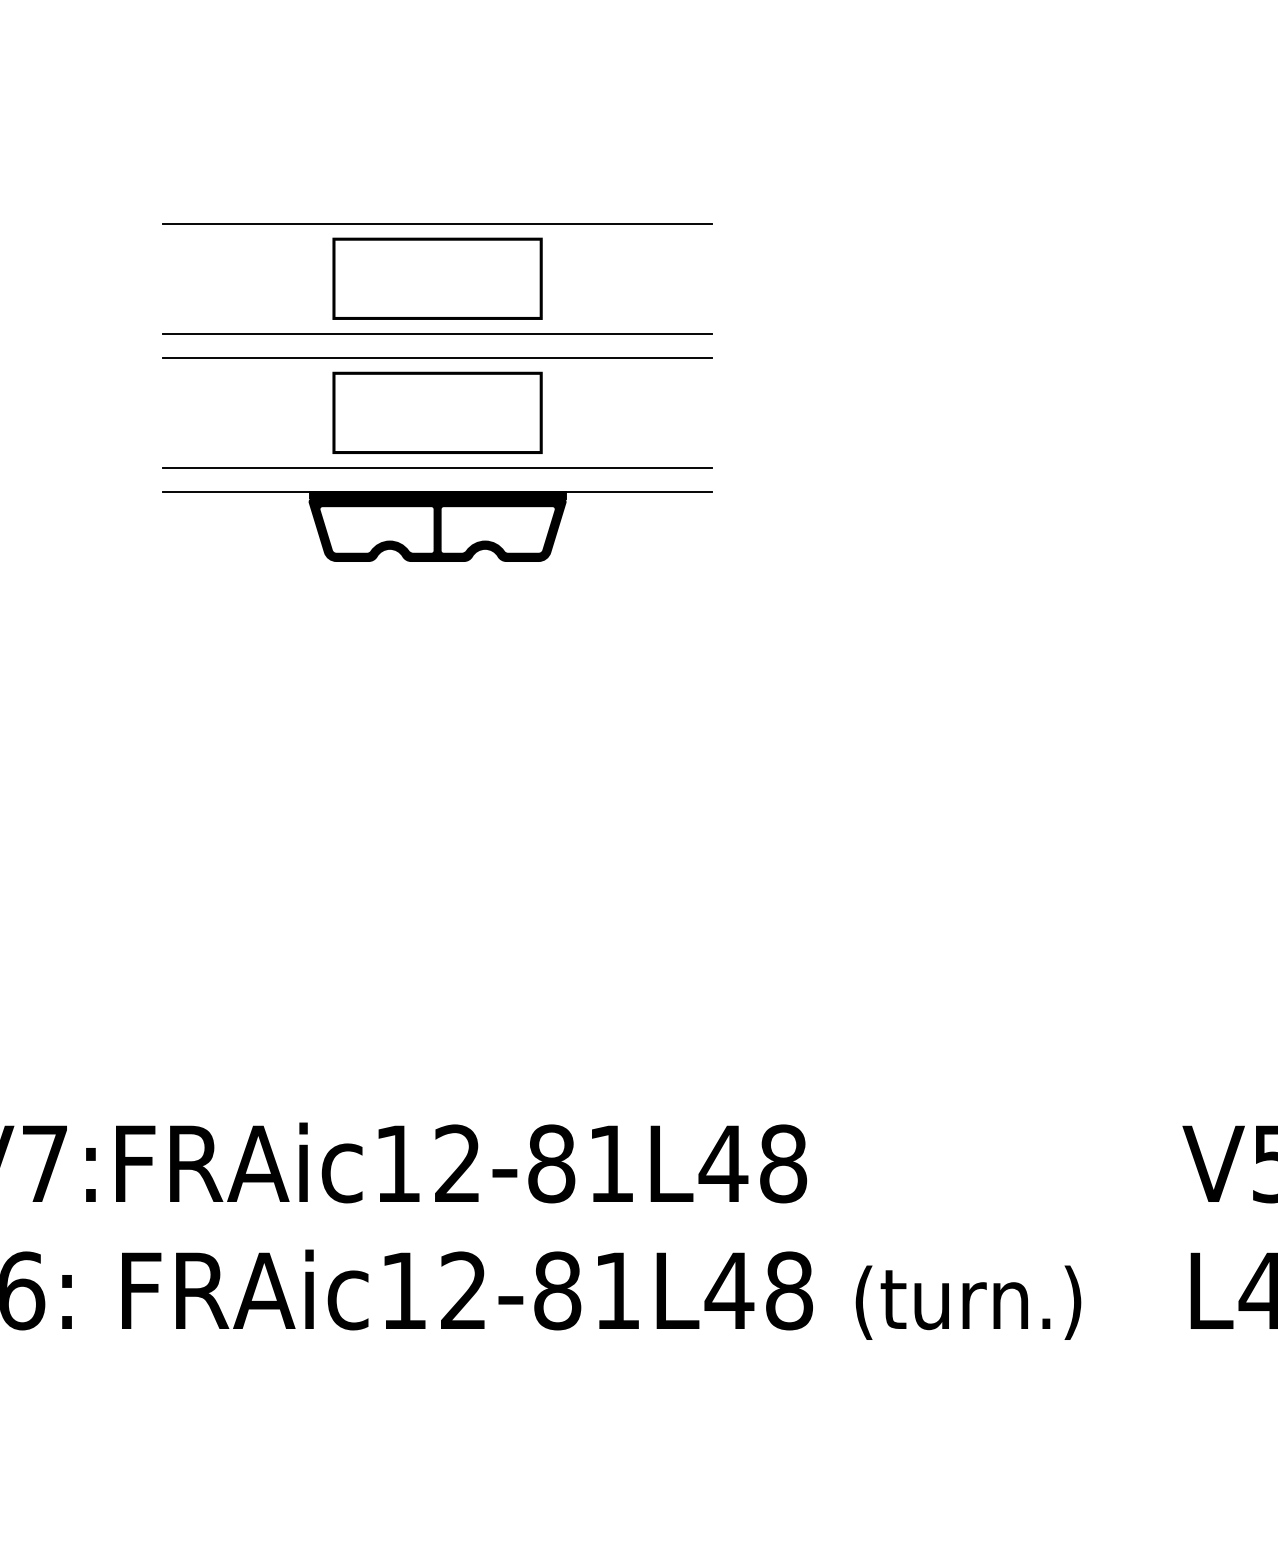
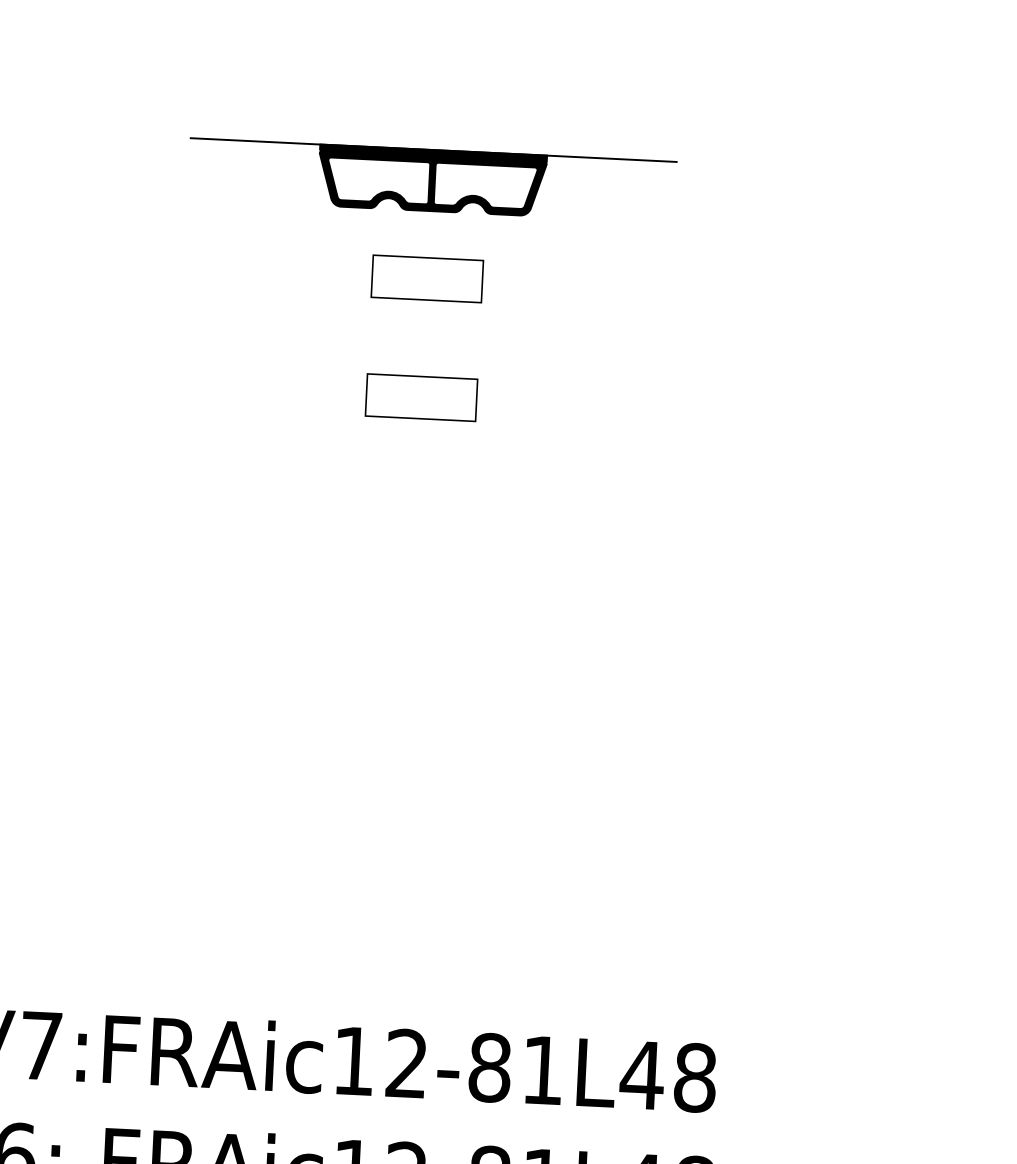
line: (437, 223) -> (429, 230), removed
part: (437, 278) -> (427, 278), size x0.6
line: (437, 333) -> (424, 327), removed
line: (437, 358) -> (423, 349), removed
part: (437, 412) -> (421, 397), size x0.6
line: (437, 467) -> (419, 446), removed
part: (437, 526) -> (432, 180), moved

